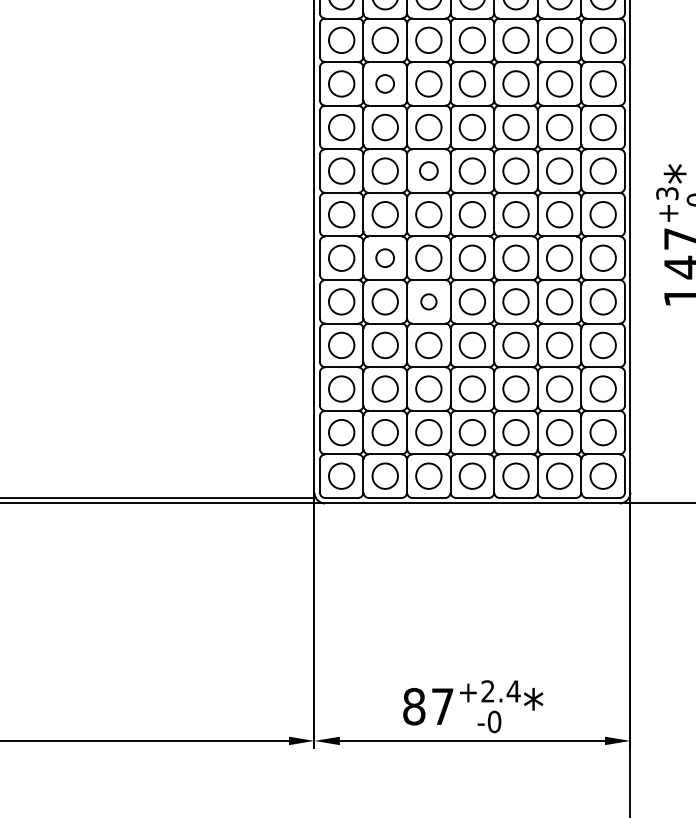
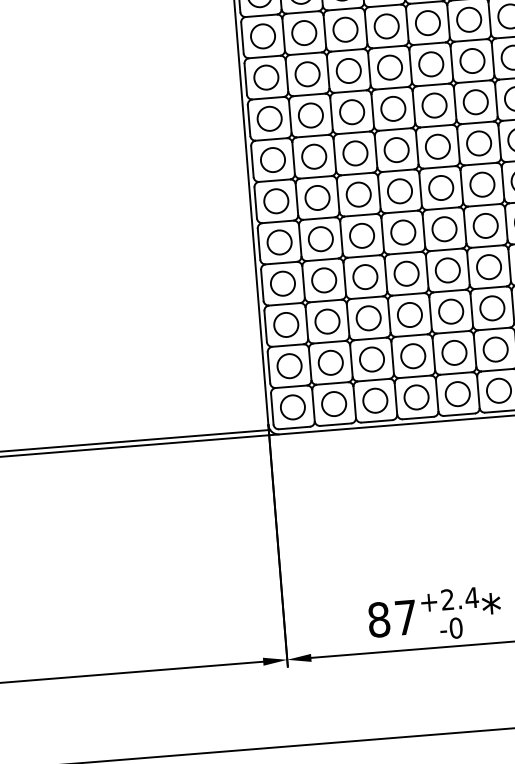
circle: (384, 83) -> (303, 32), size x1.43
circle: (428, 170) -> (351, 111), size x1.43
circle: (384, 257) -> (316, 197), size x1.43
circle: (428, 301) -> (361, 235), size x1.67

